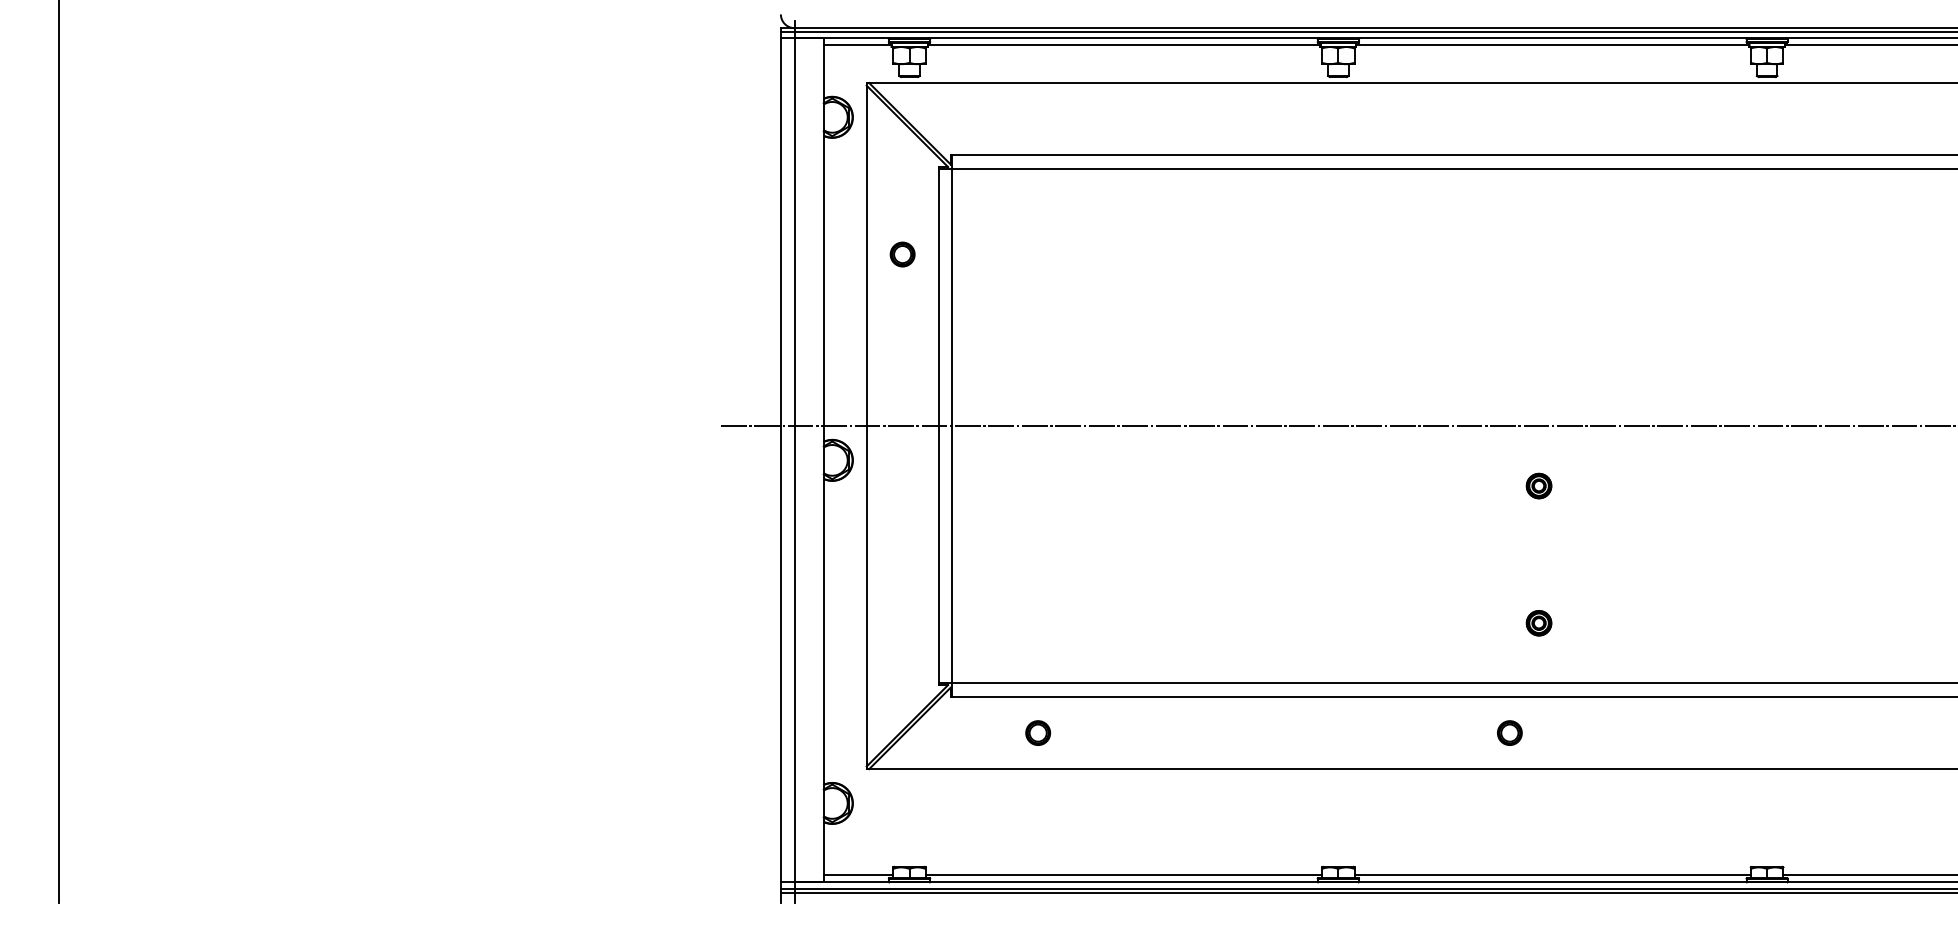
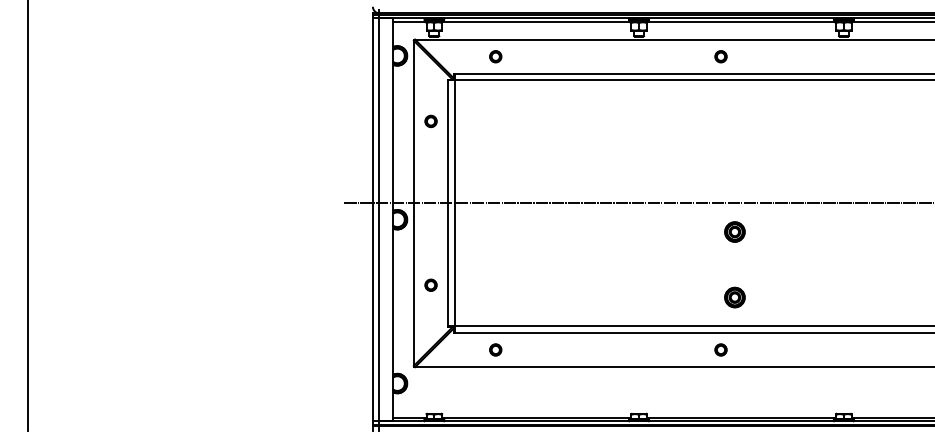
part: (1037, 118) -> (495, 56), added
part: (1508, 118) -> (720, 56), added
part: (1538, 484) -> (734, 231), size x1.67
part: (901, 595) -> (430, 284), added
part: (1538, 623) -> (734, 297), size x1.67

